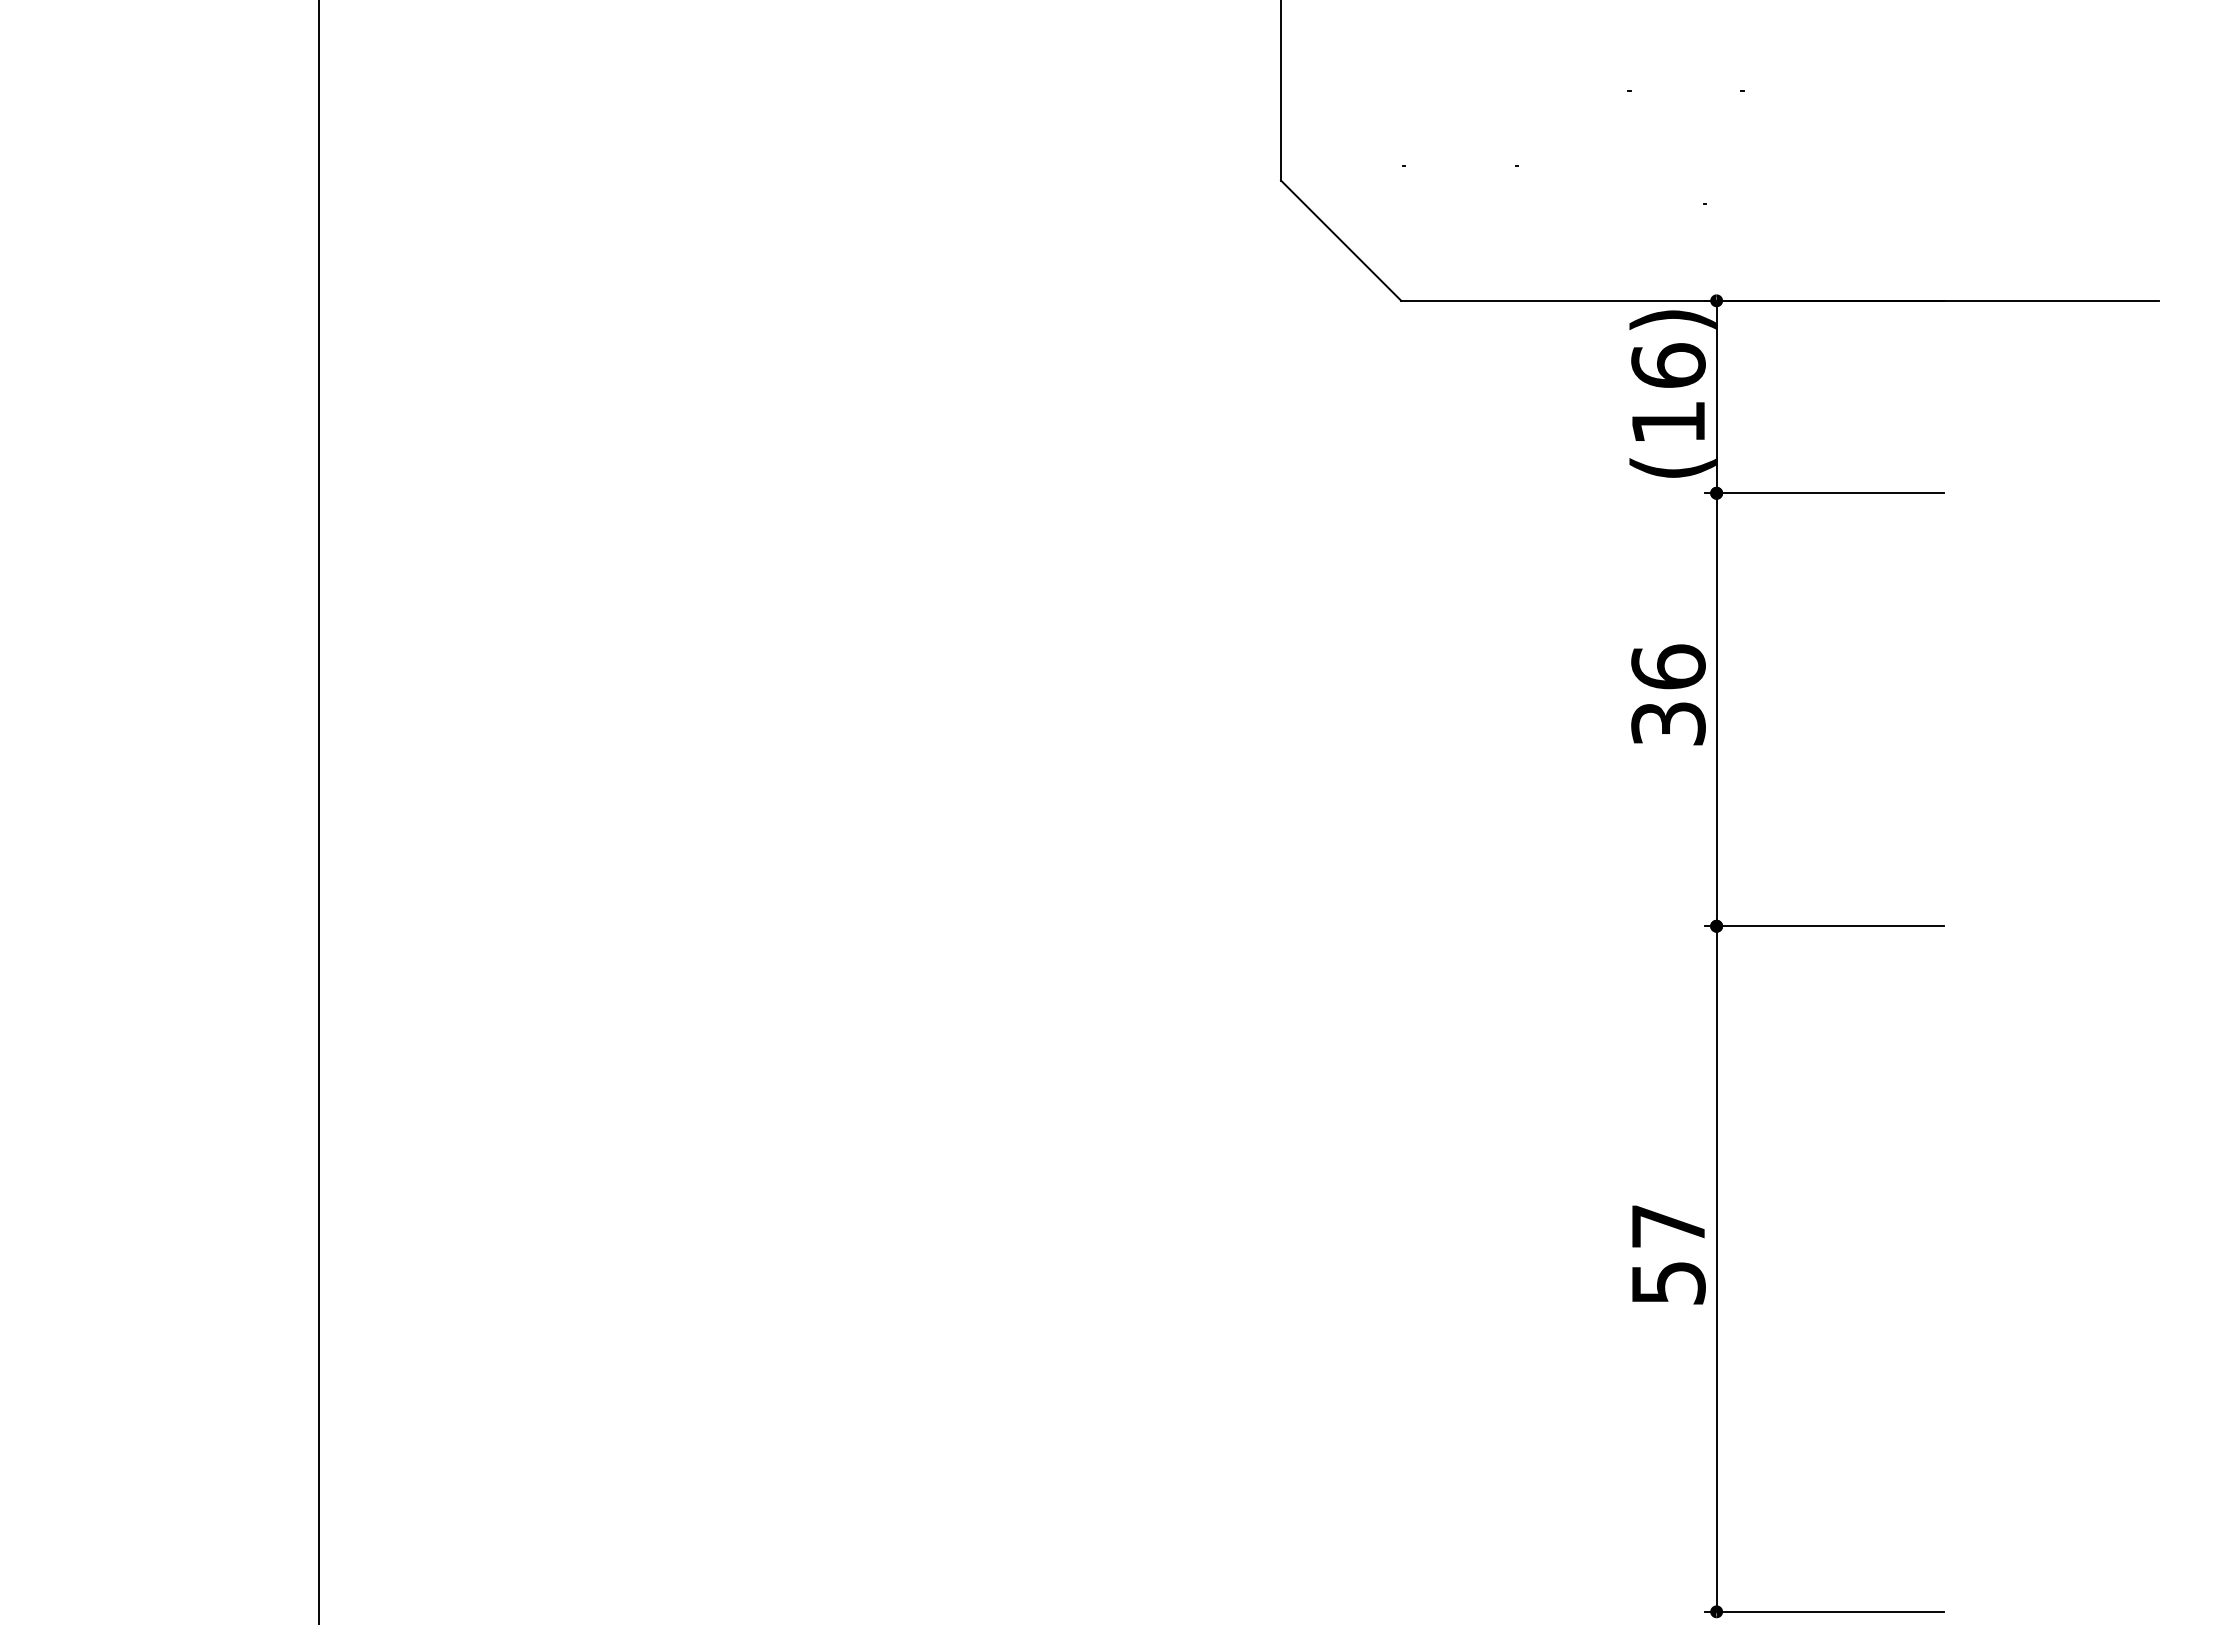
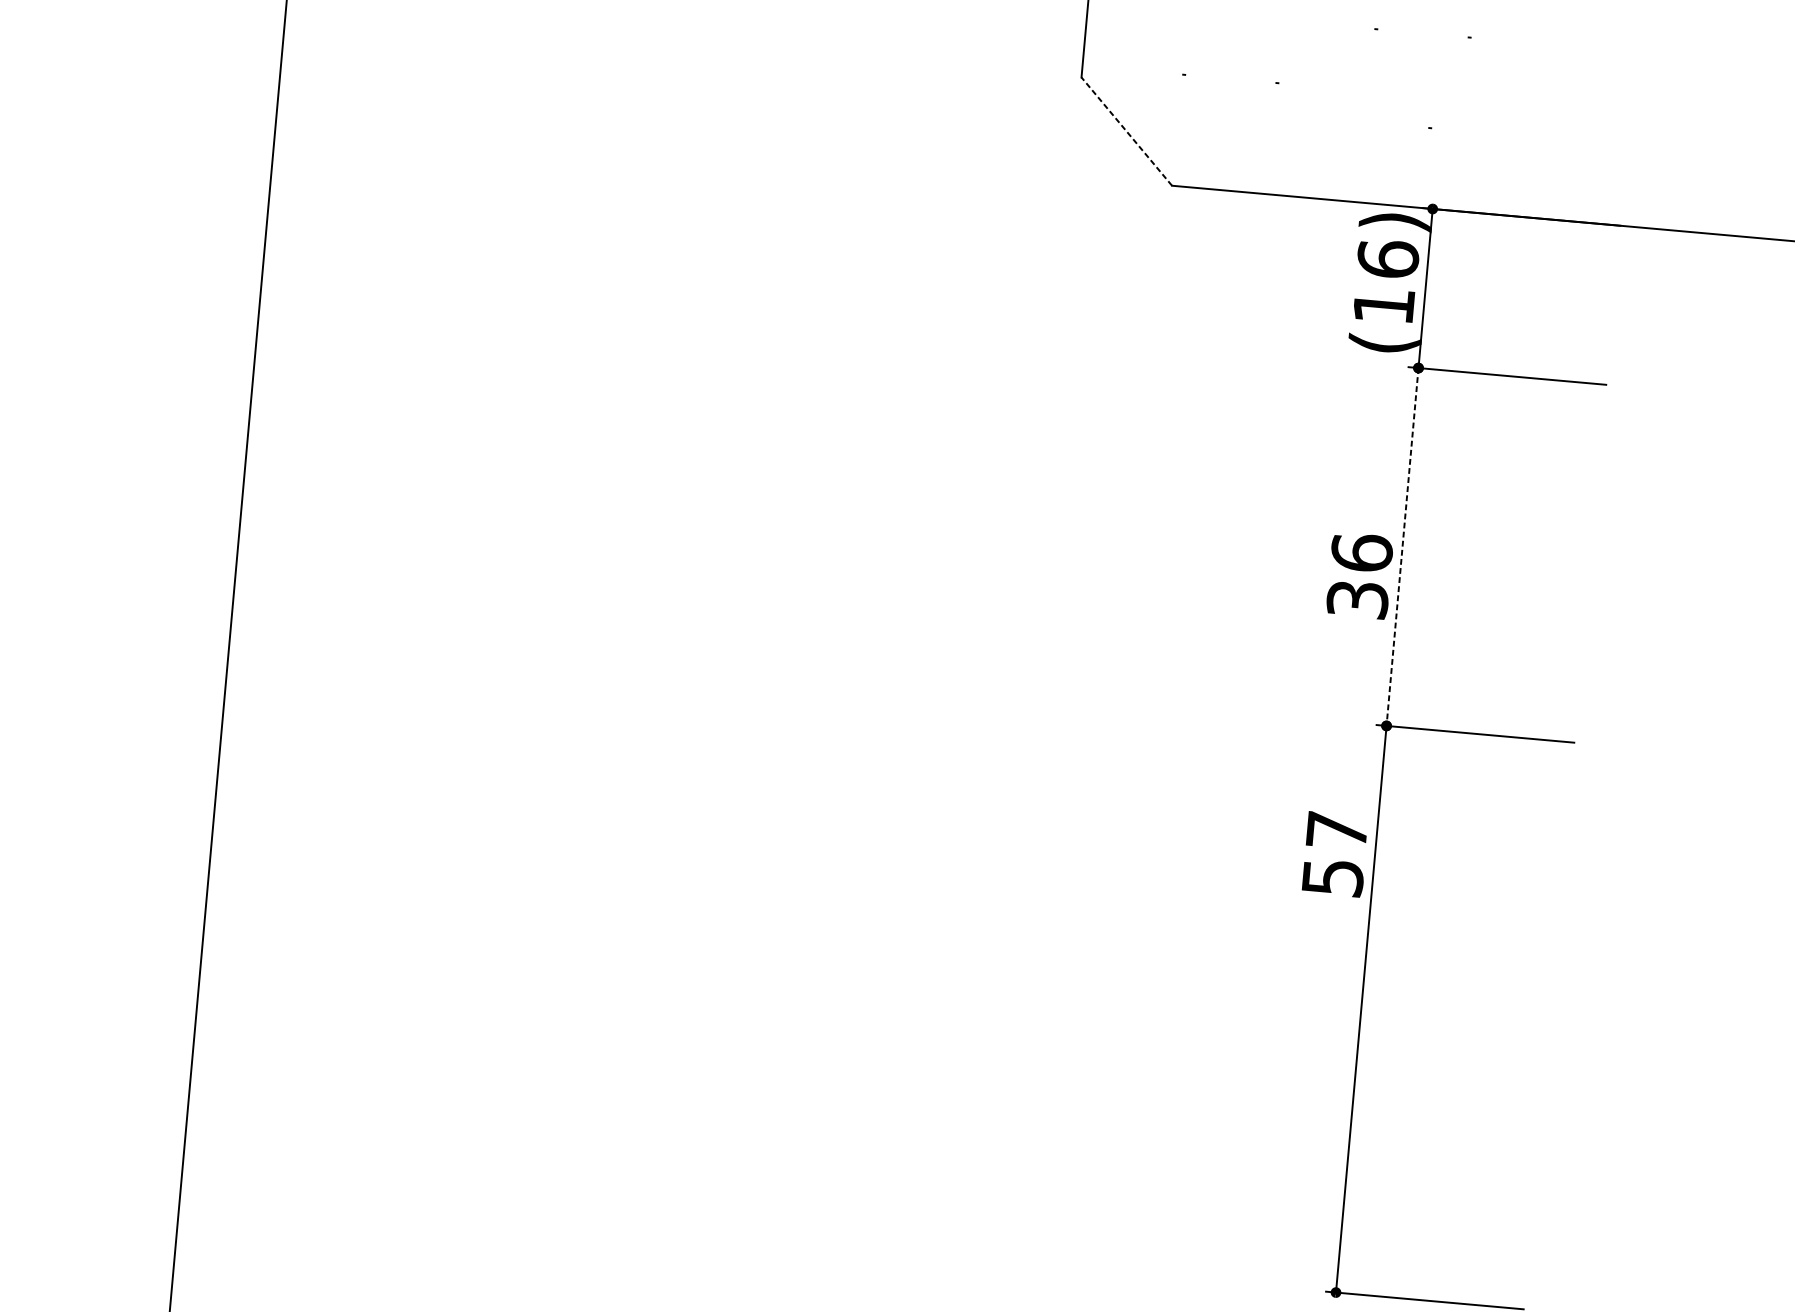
line: (1340, 240) -> (1126, 131), solid -> dashed
text: (1668, 694) -> (1359, 575), moved
line: (1716, 710) -> (1402, 547), solid -> dashed
text: (1668, 1254) -> (1335, 854), moved

